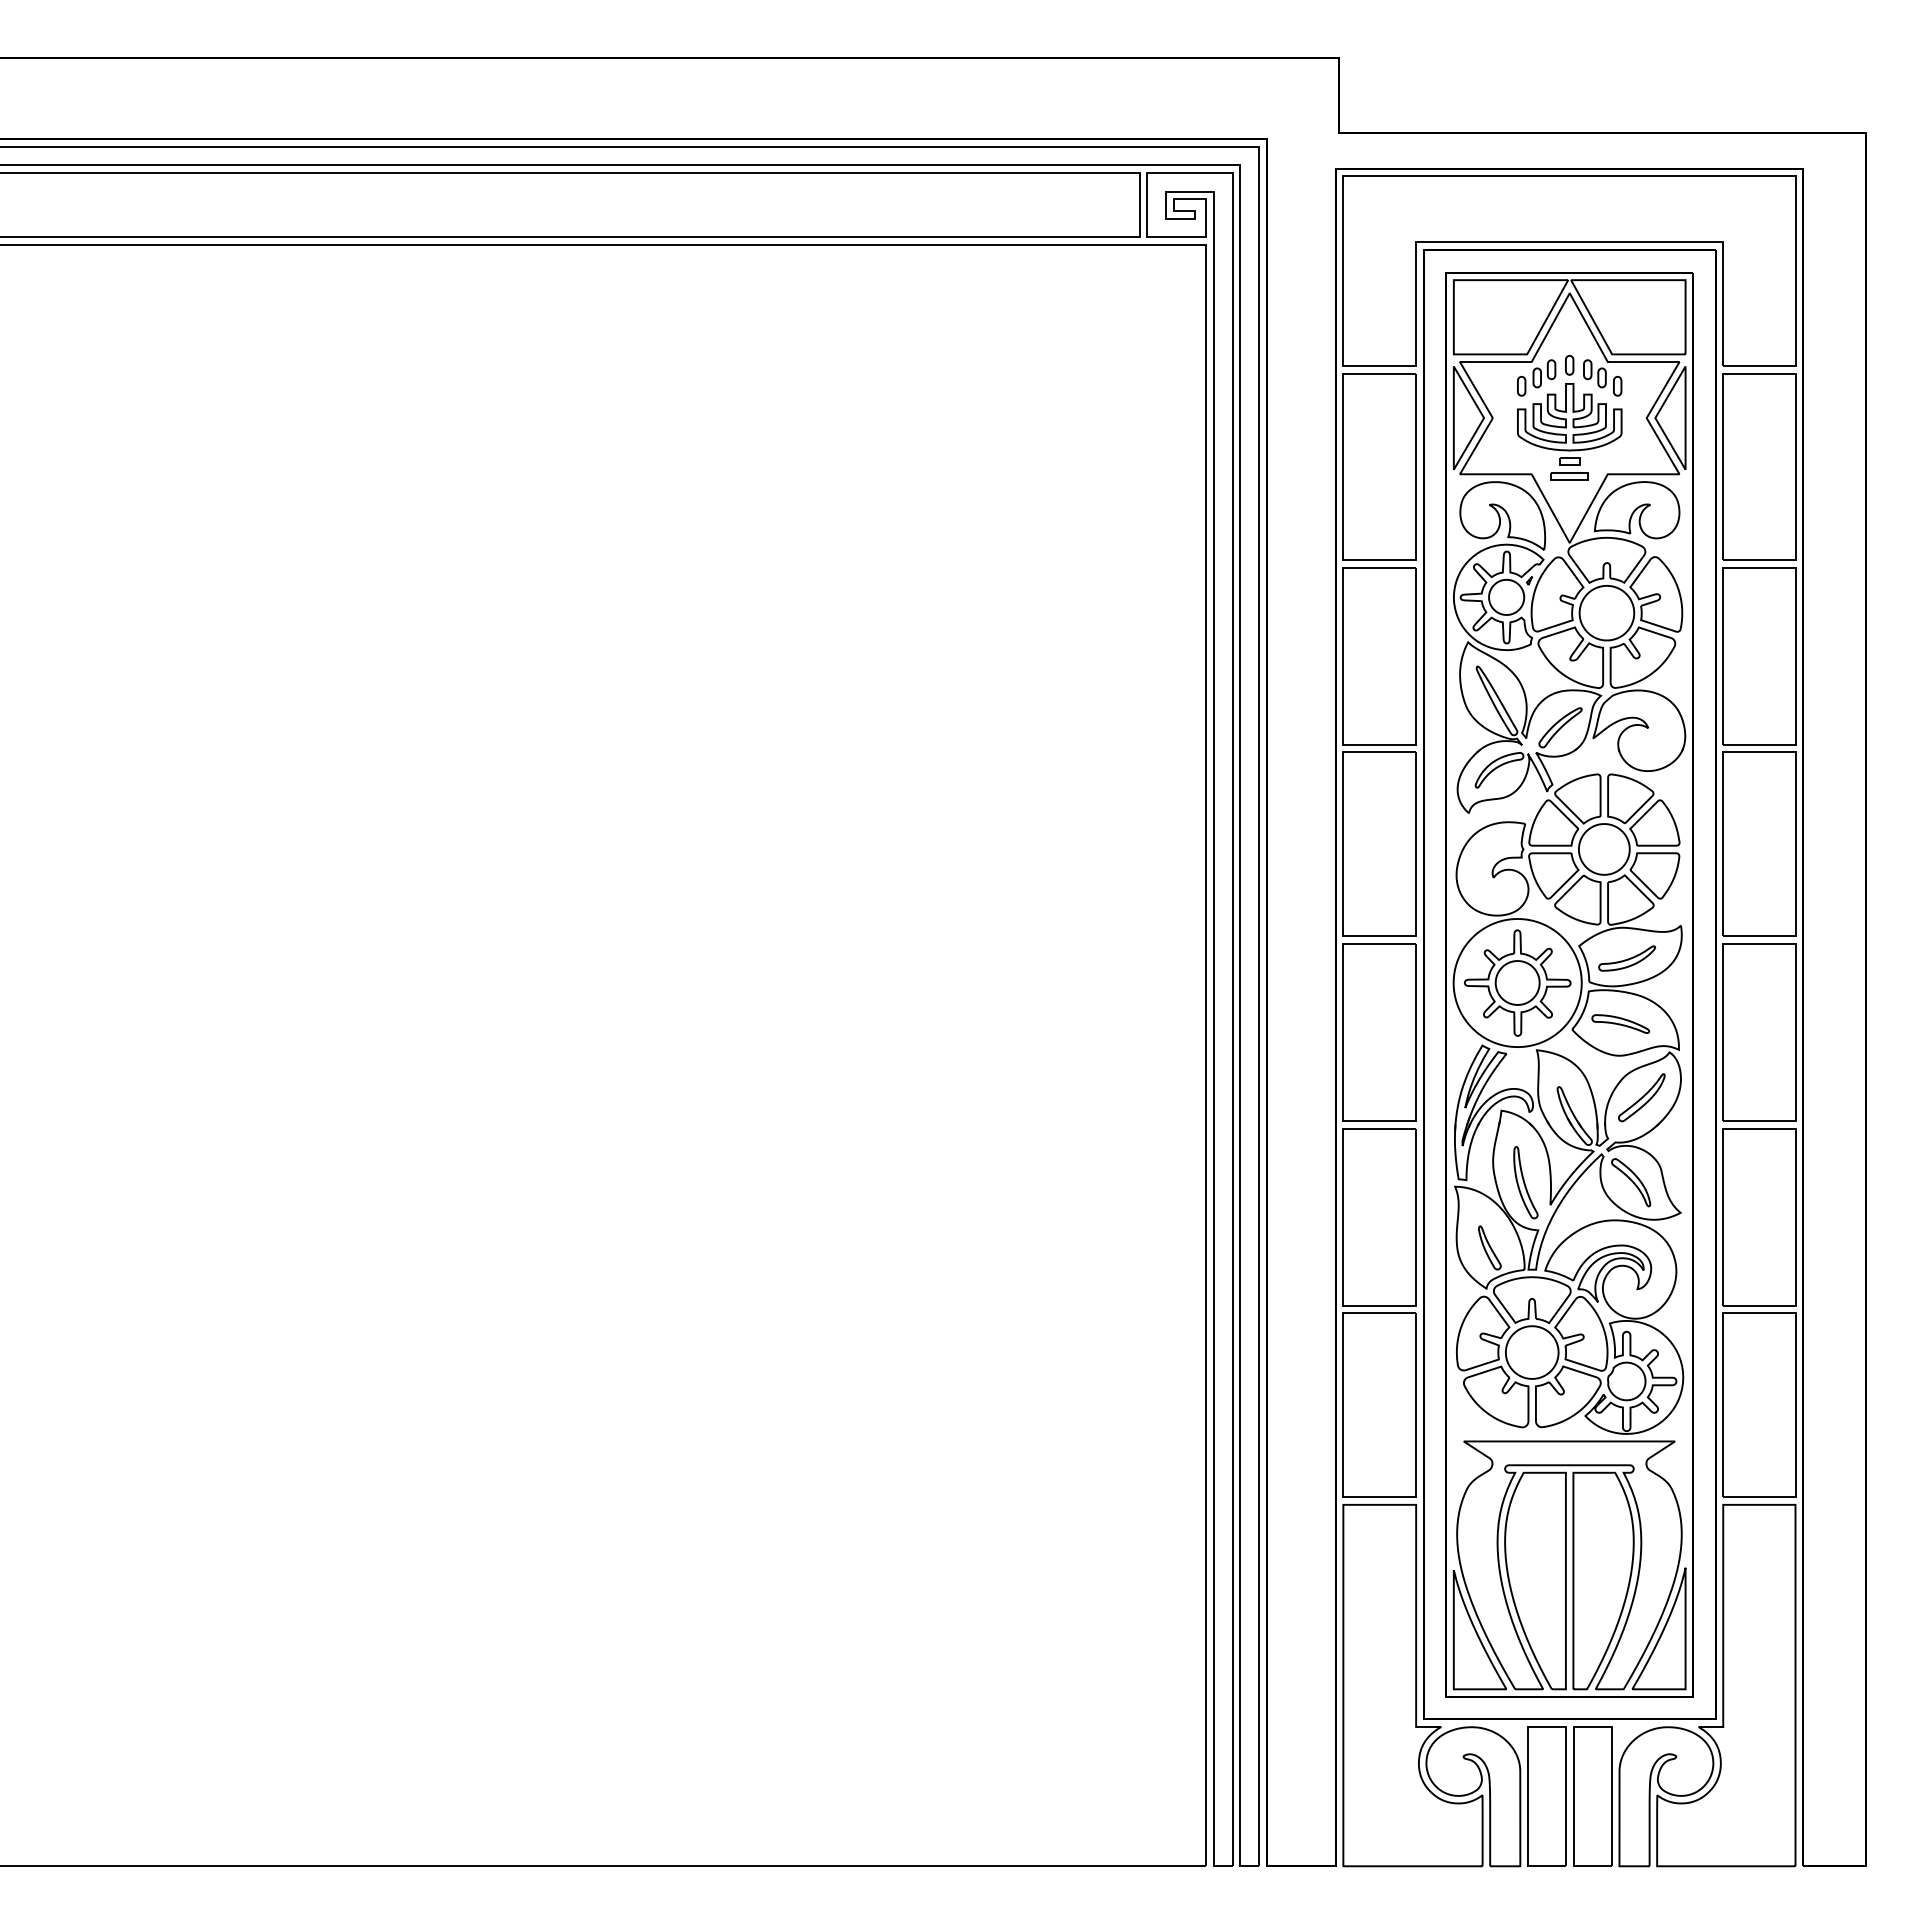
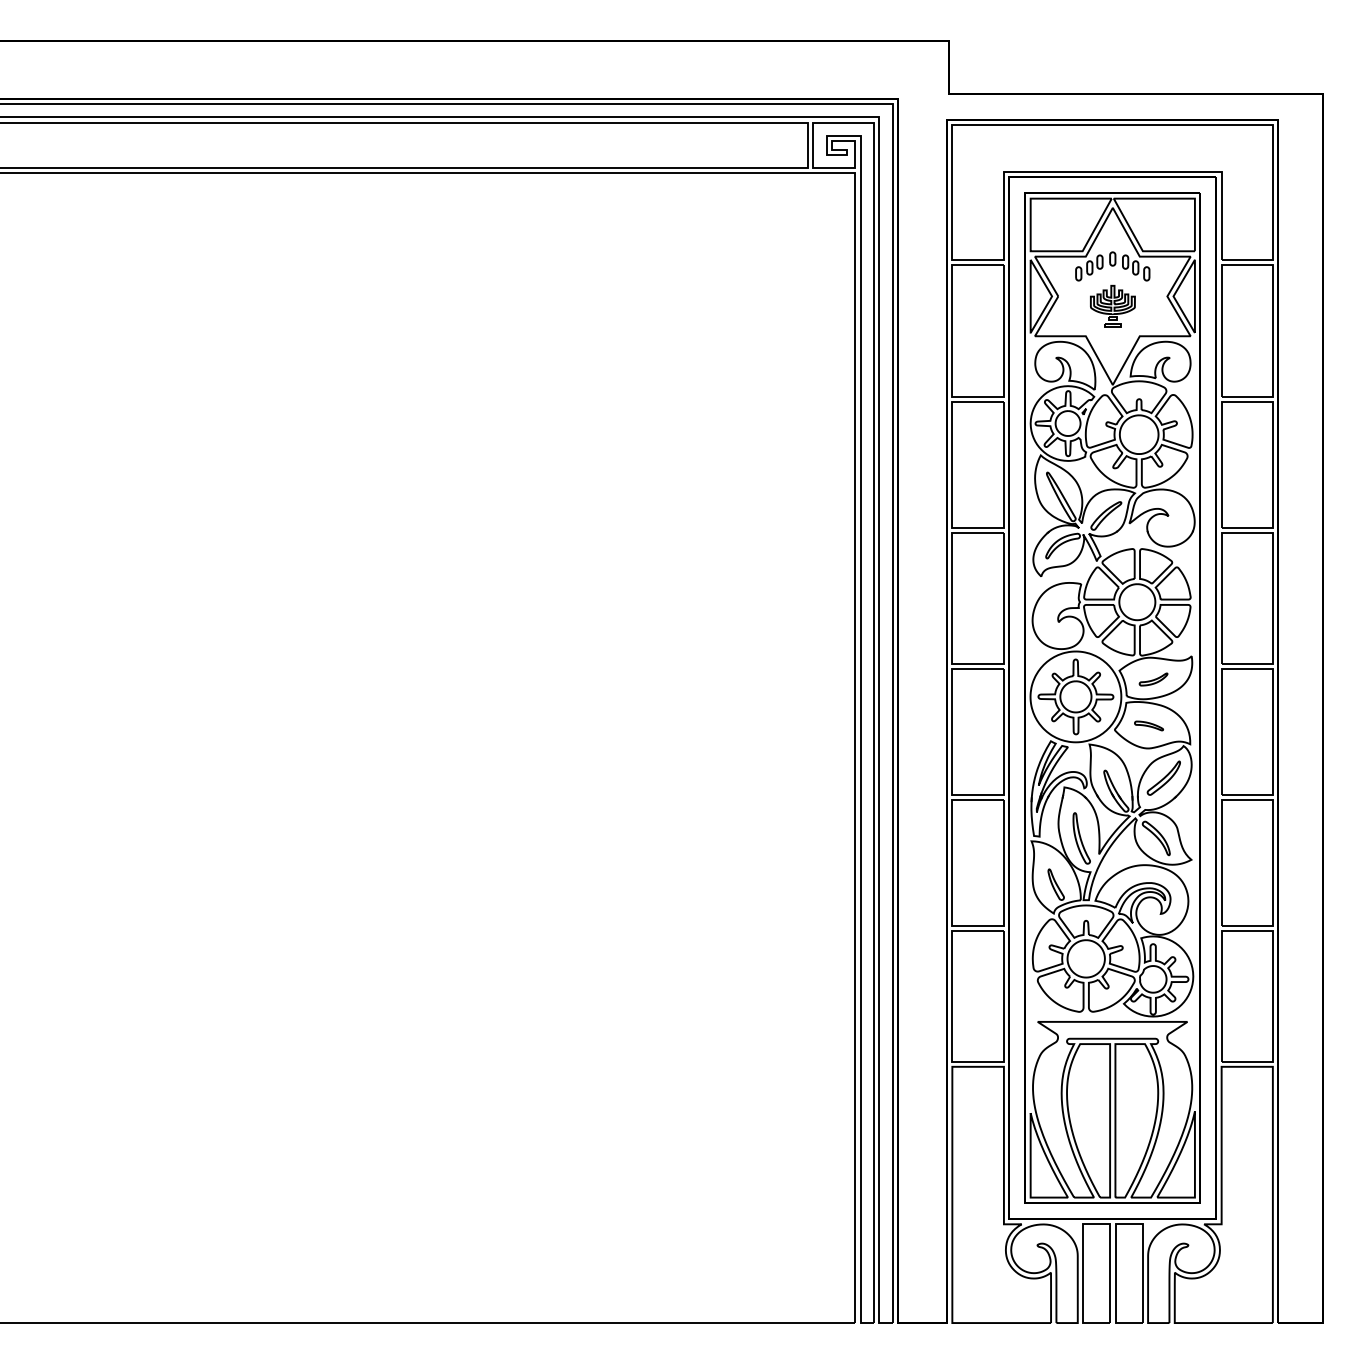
part: (1569, 431) -> (1112, 305), size x0.6
part: (1627, 958) -> (1153, 679), size x0.7
part: (1620, 1023) -> (1148, 725), size x0.7

